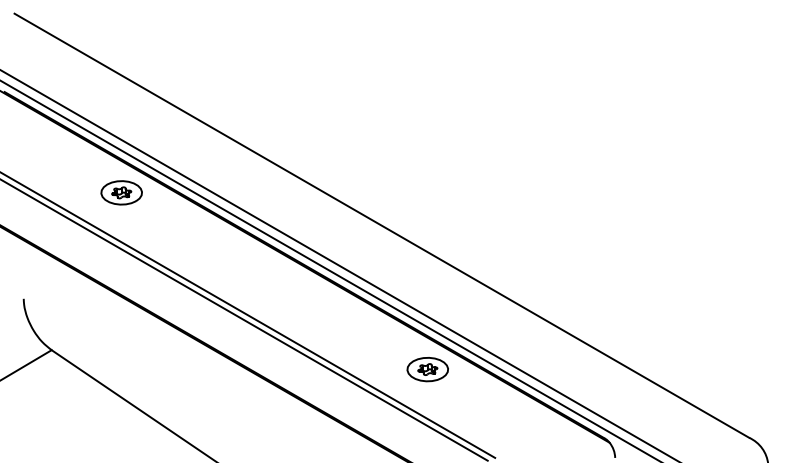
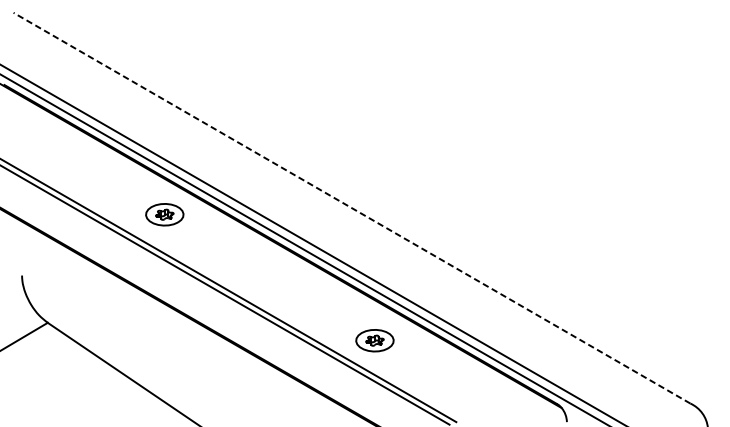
part: (121, 192) -> (164, 214), moved
line: (381, 225) -> (351, 207), solid -> dashed
part: (427, 369) -> (374, 340), moved

